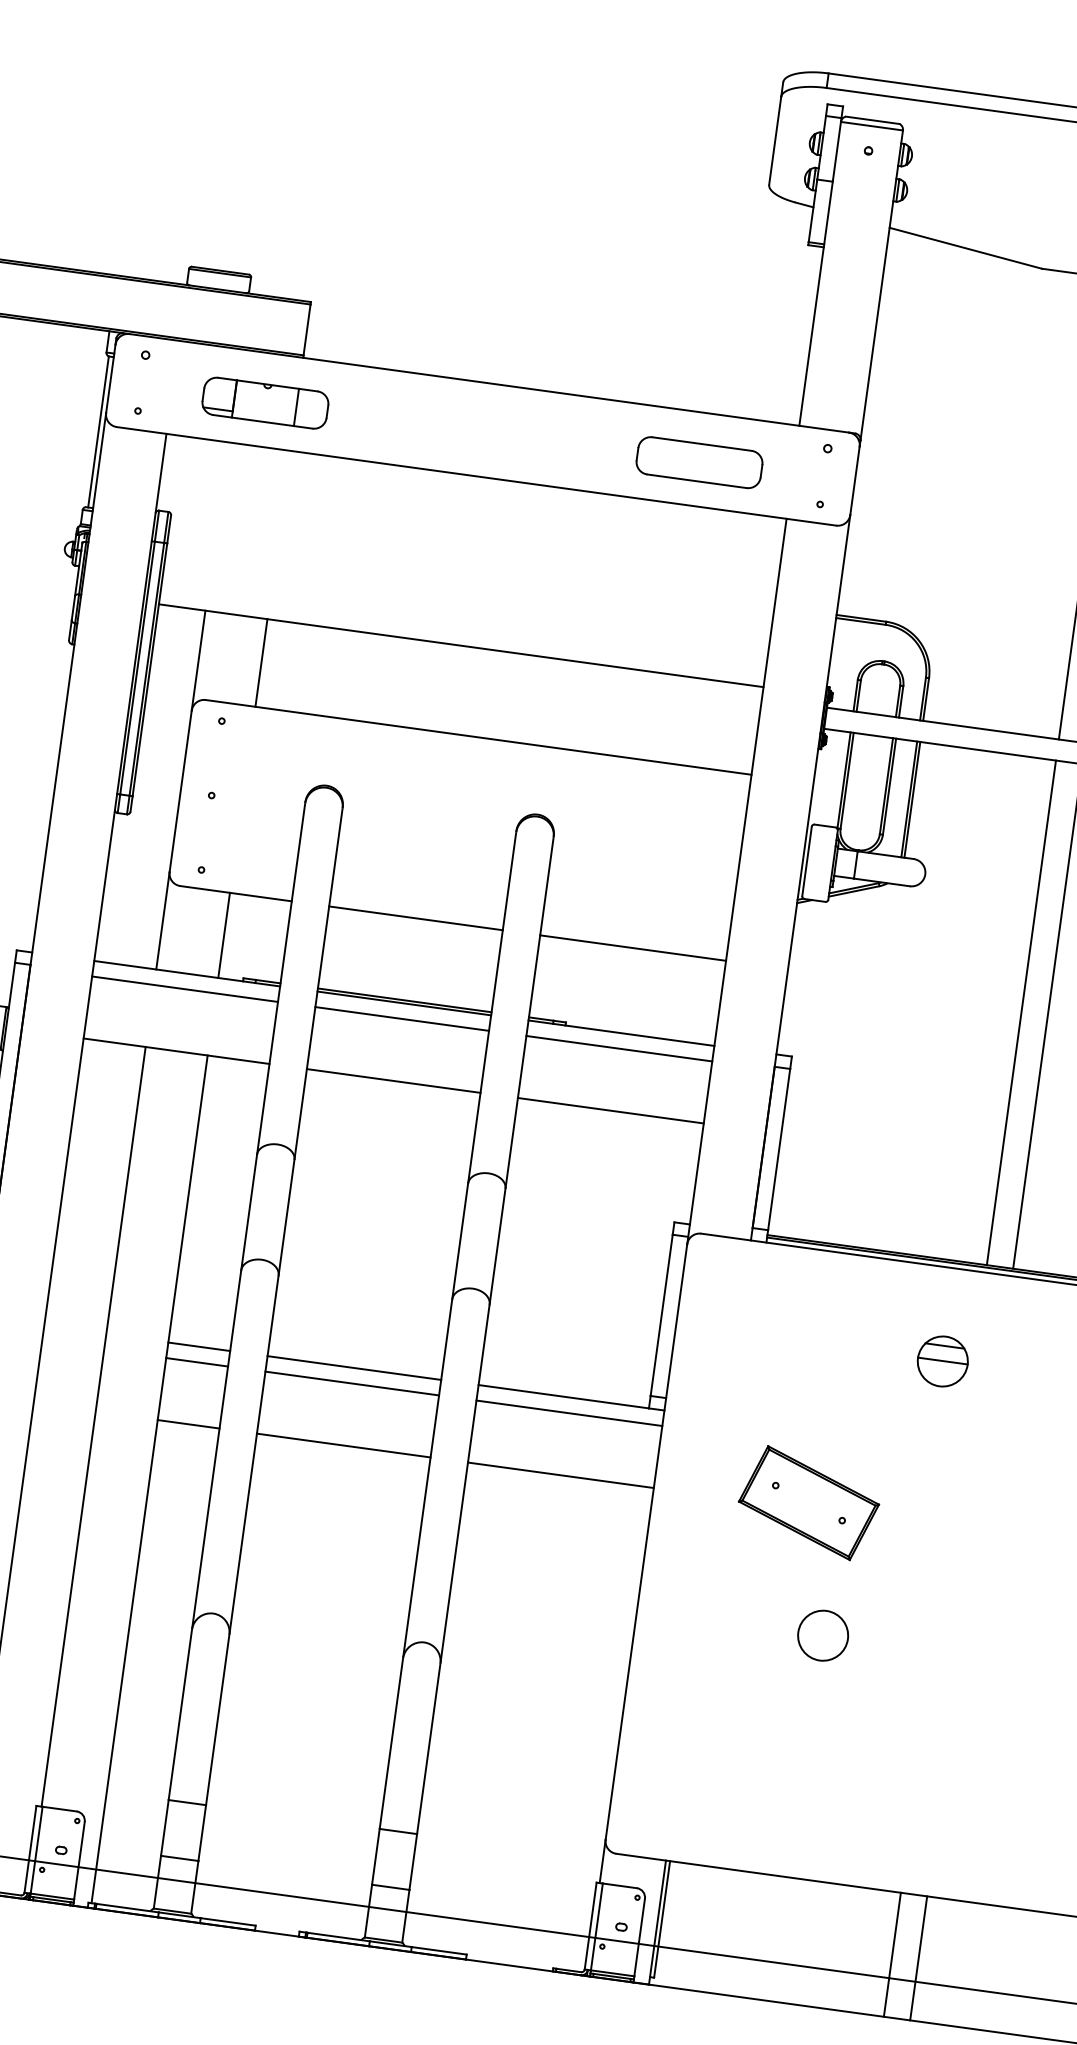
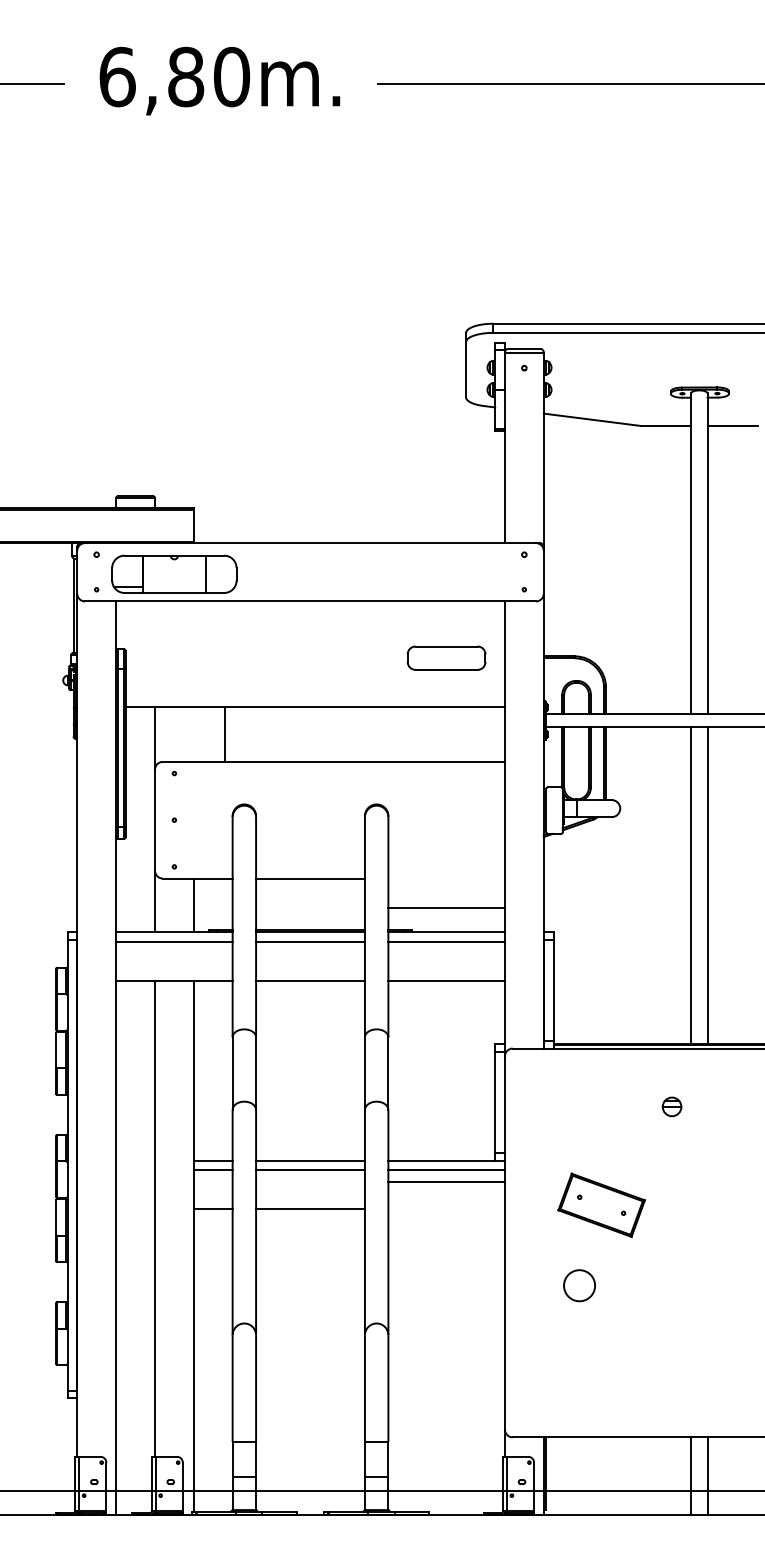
part: (265, 402) -> (174, 573), size x1.6
part: (699, 461) -> (446, 657), moved
line: (261, 661) -> (224, 733), moved
line: (632, 947) -> (446, 907), moved
part: (941, 1360) -> (671, 1106), size x0.6
line: (560, 1475) -> (446, 1182), moved
circle: (823, 1635) -> (579, 1285), moved

